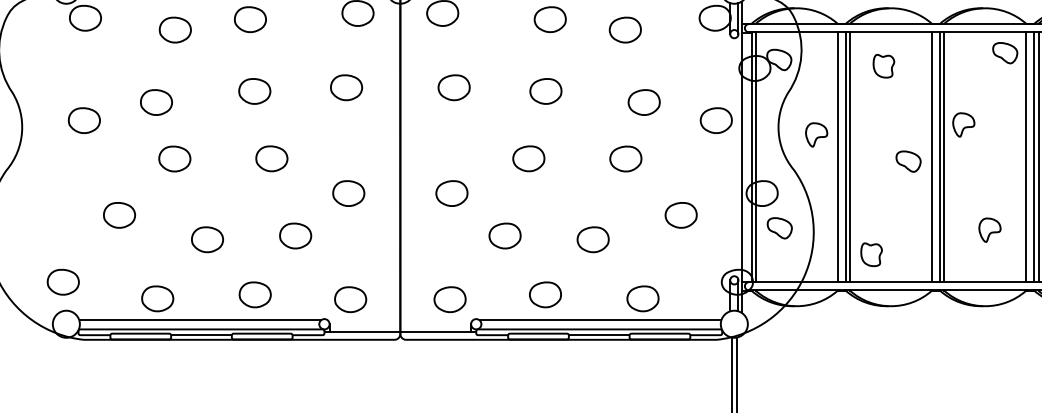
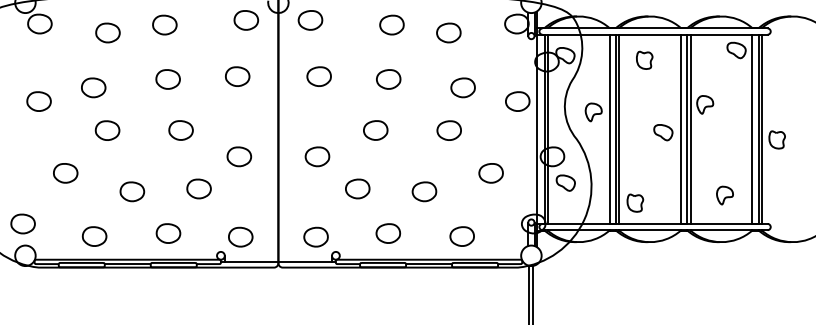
part: (989, 230) -> (724, 195), moved
line: (199, 319) -> (126, 252), removed
line: (599, 319) -> (429, 252), removed

